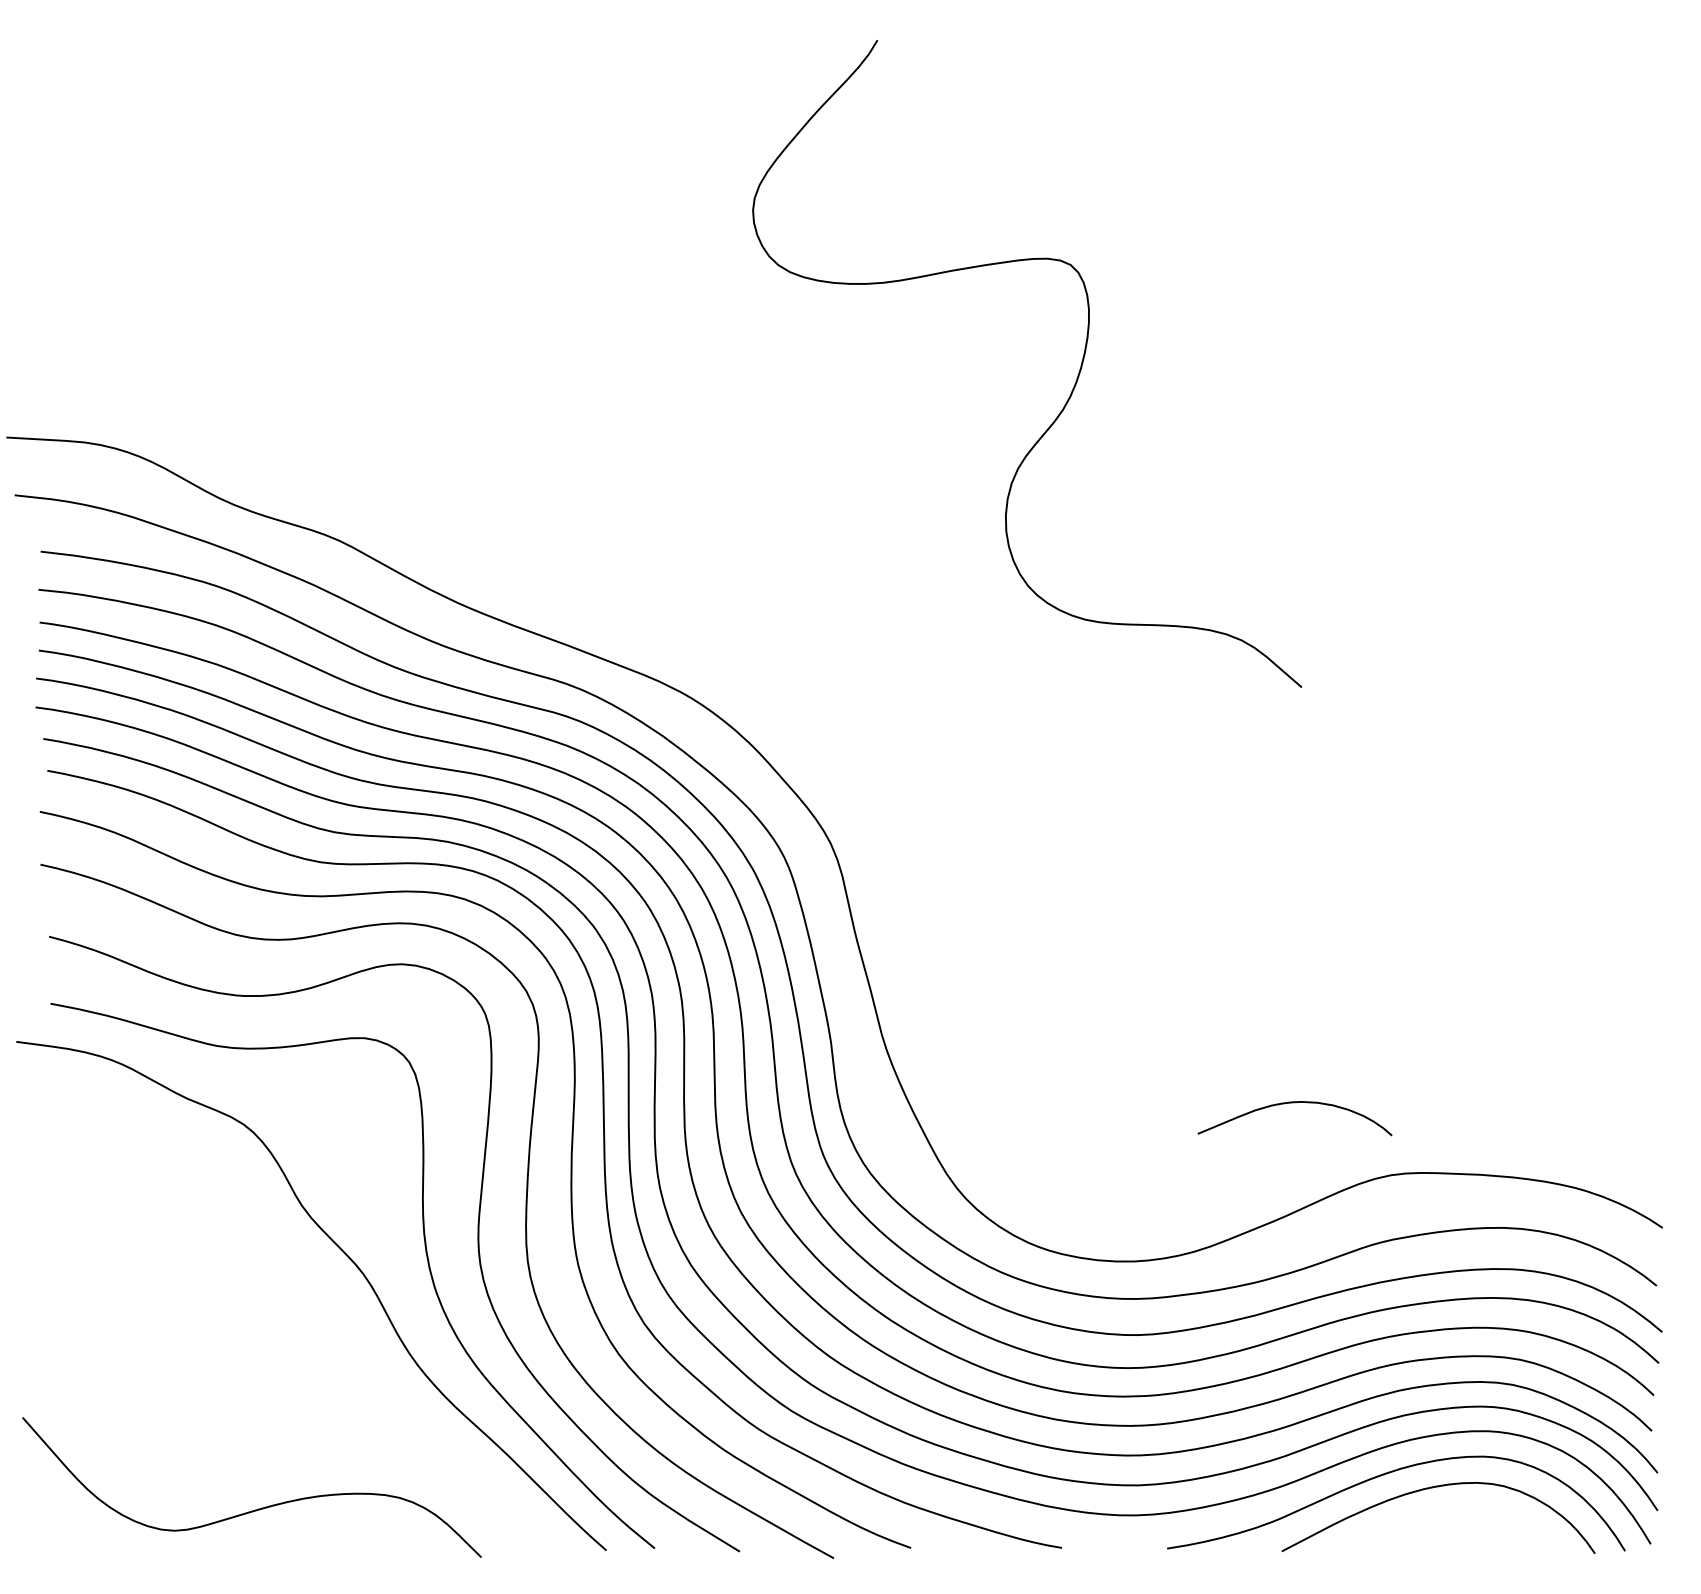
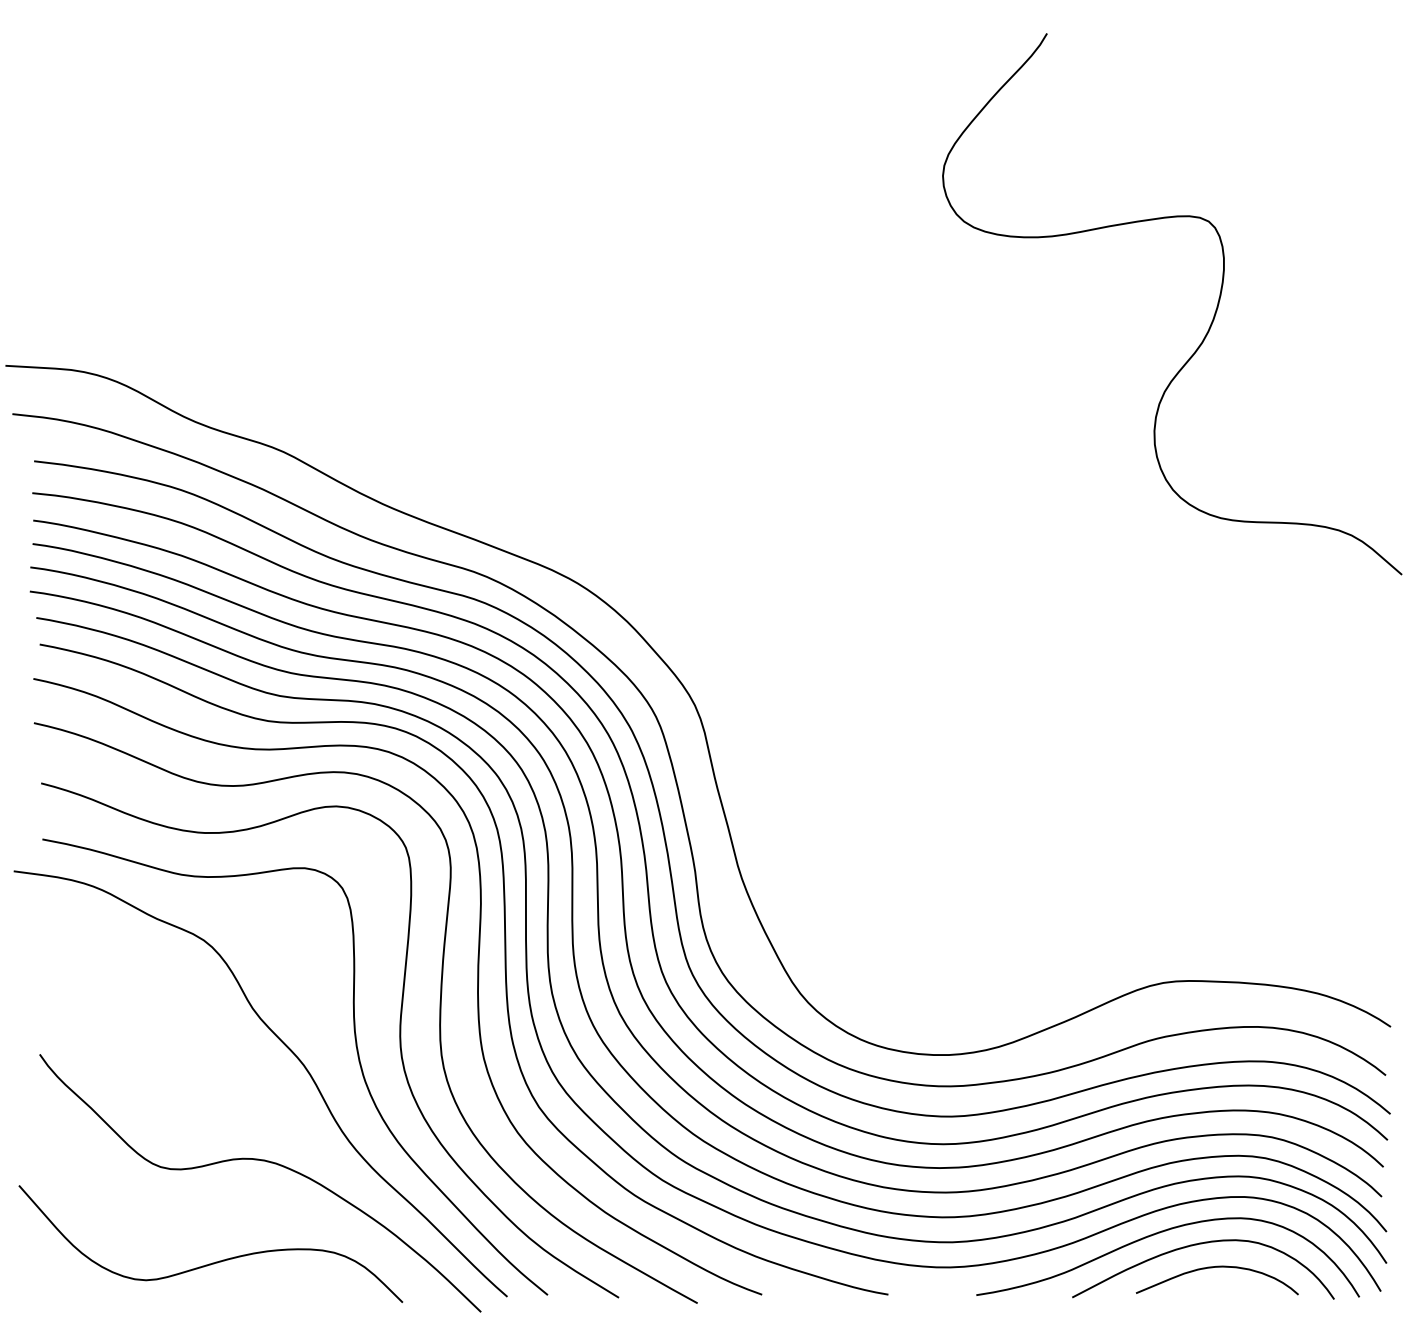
curve: (1075, 380) -> (1212, 318), moved
curve: (1289, 1104) -> (1212, 1268), moved
curve: (313, 1388) -> (262, 1161), added

